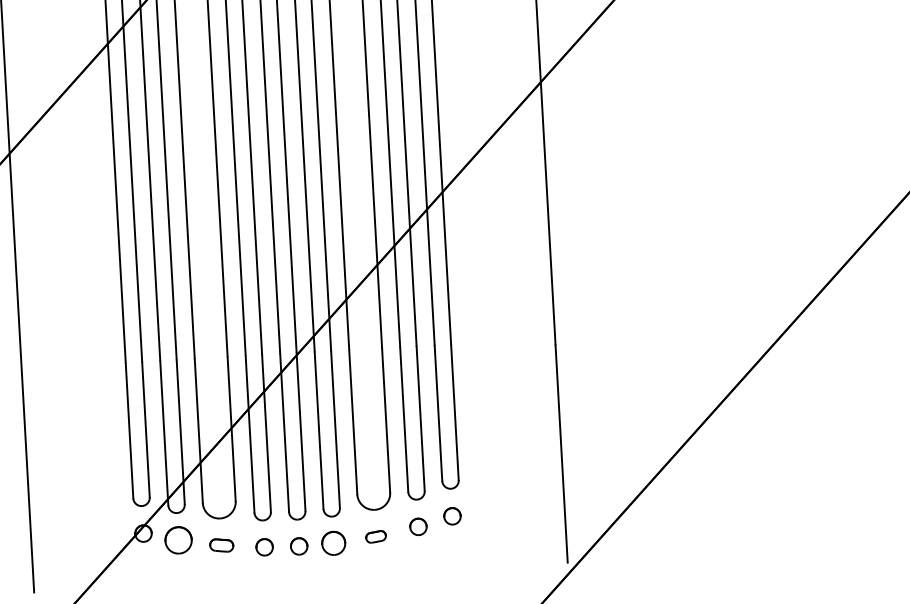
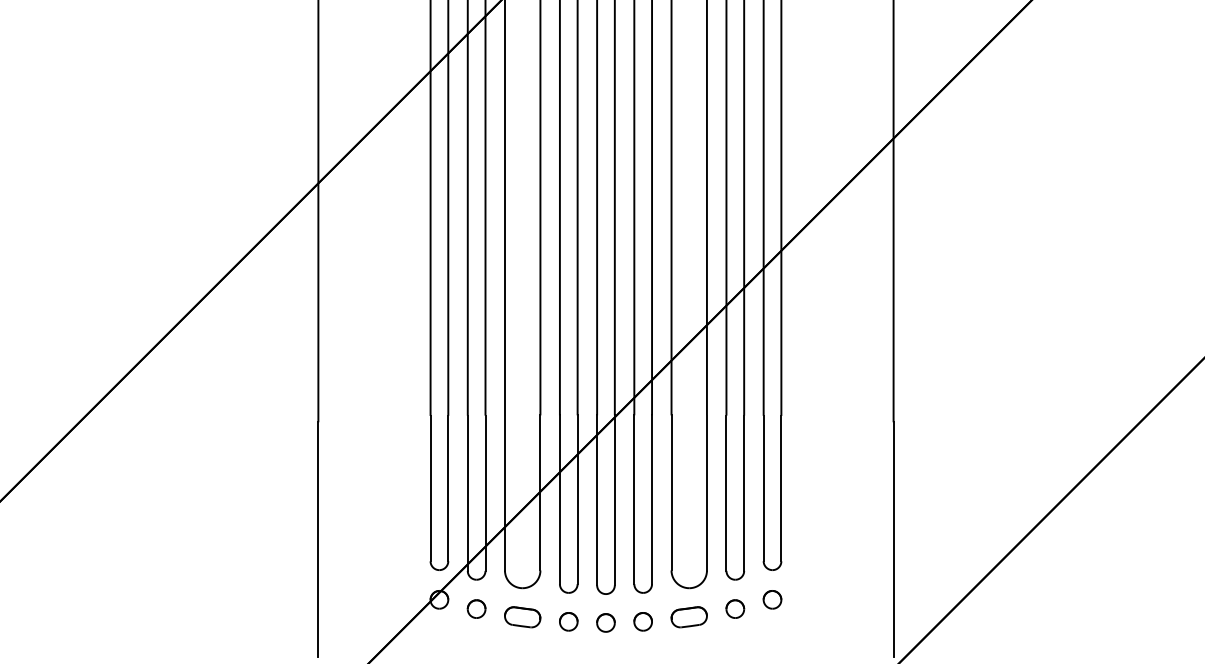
part: (375, 537) -> (688, 617), size x1.67
part: (178, 539) -> (476, 608), size x0.62
part: (333, 543) -> (642, 621), size x0.71
part: (221, 545) -> (522, 617), size x1.43

